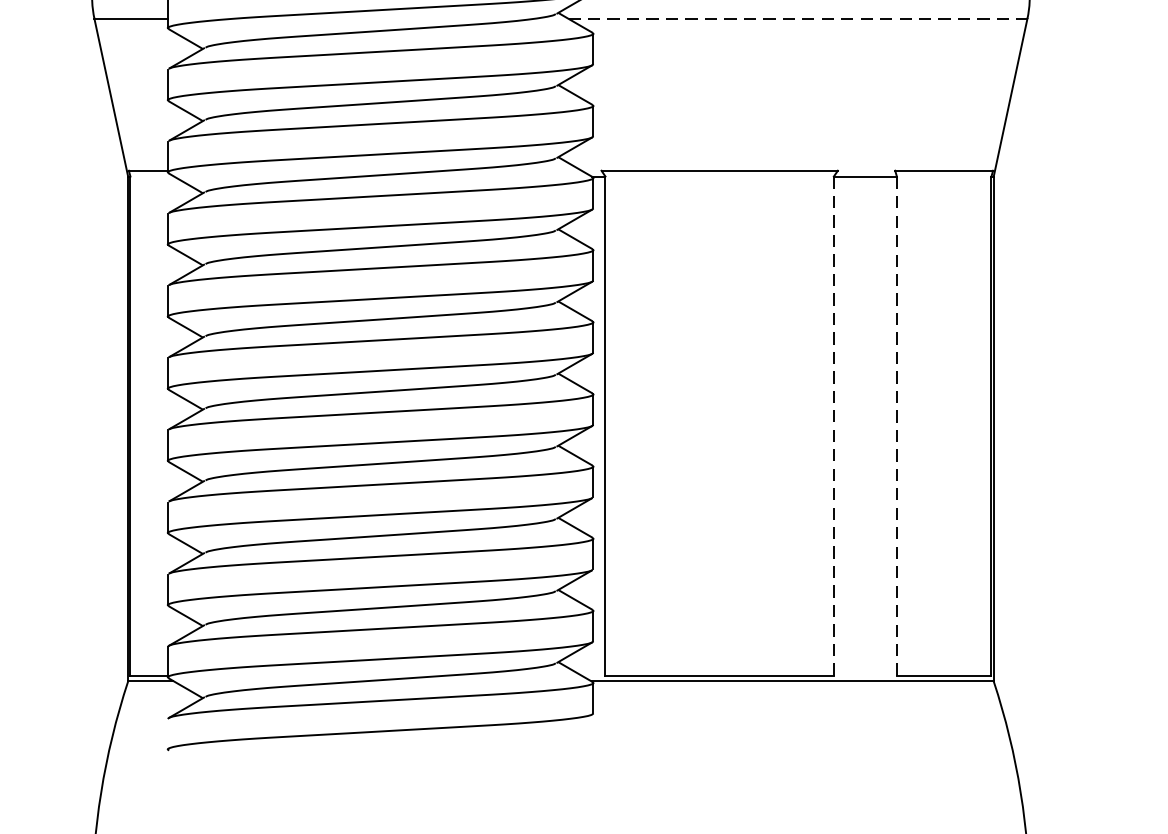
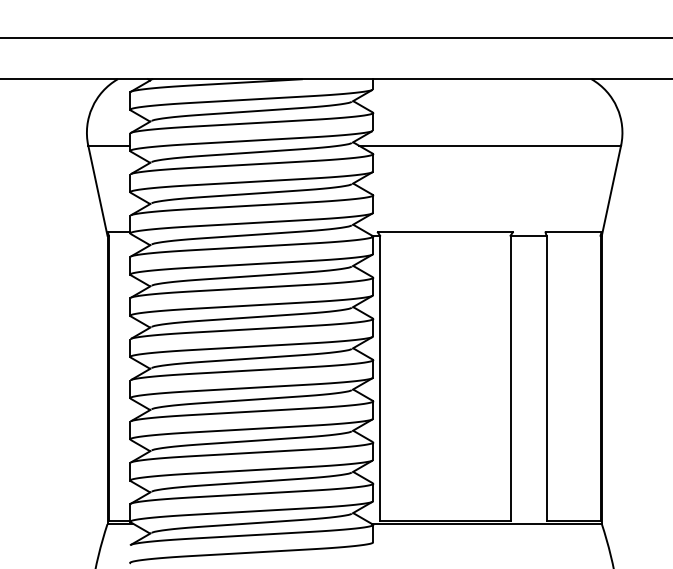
line: (798, 18) -> (490, 145), dashed -> solid
line: (833, 426) -> (510, 378), dashed -> solid
line: (896, 426) -> (546, 378), dashed -> solid

